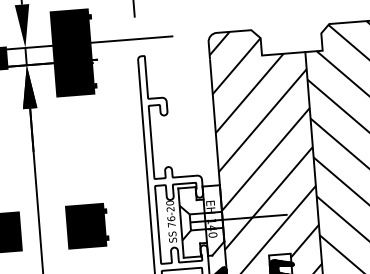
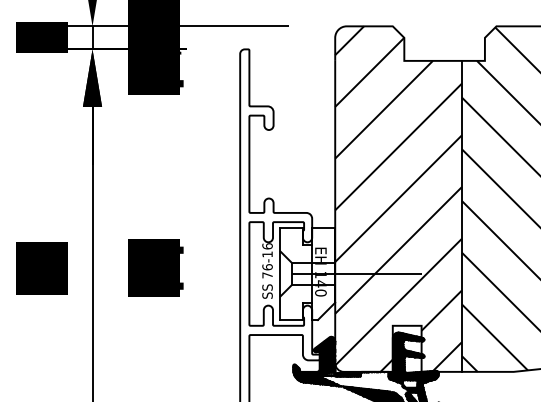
text: (170, 206) -> (267, 250), 76-20 -> 76-16

